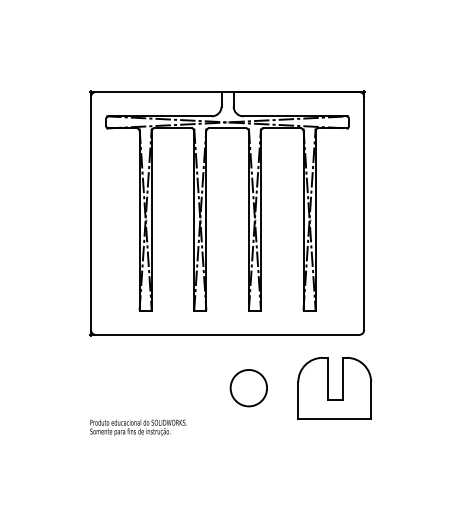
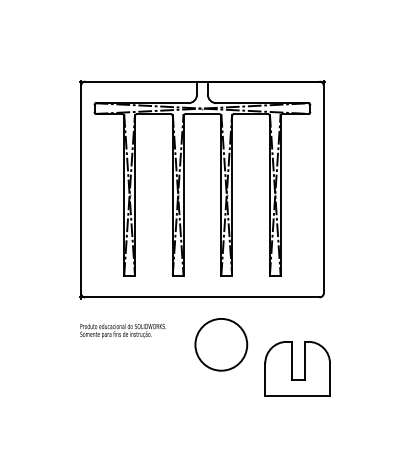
circle: (249, 387) -> (221, 344), size x1.6
part: (334, 387) -> (297, 368), moved
text: (137, 427) -> (122, 330), moved

